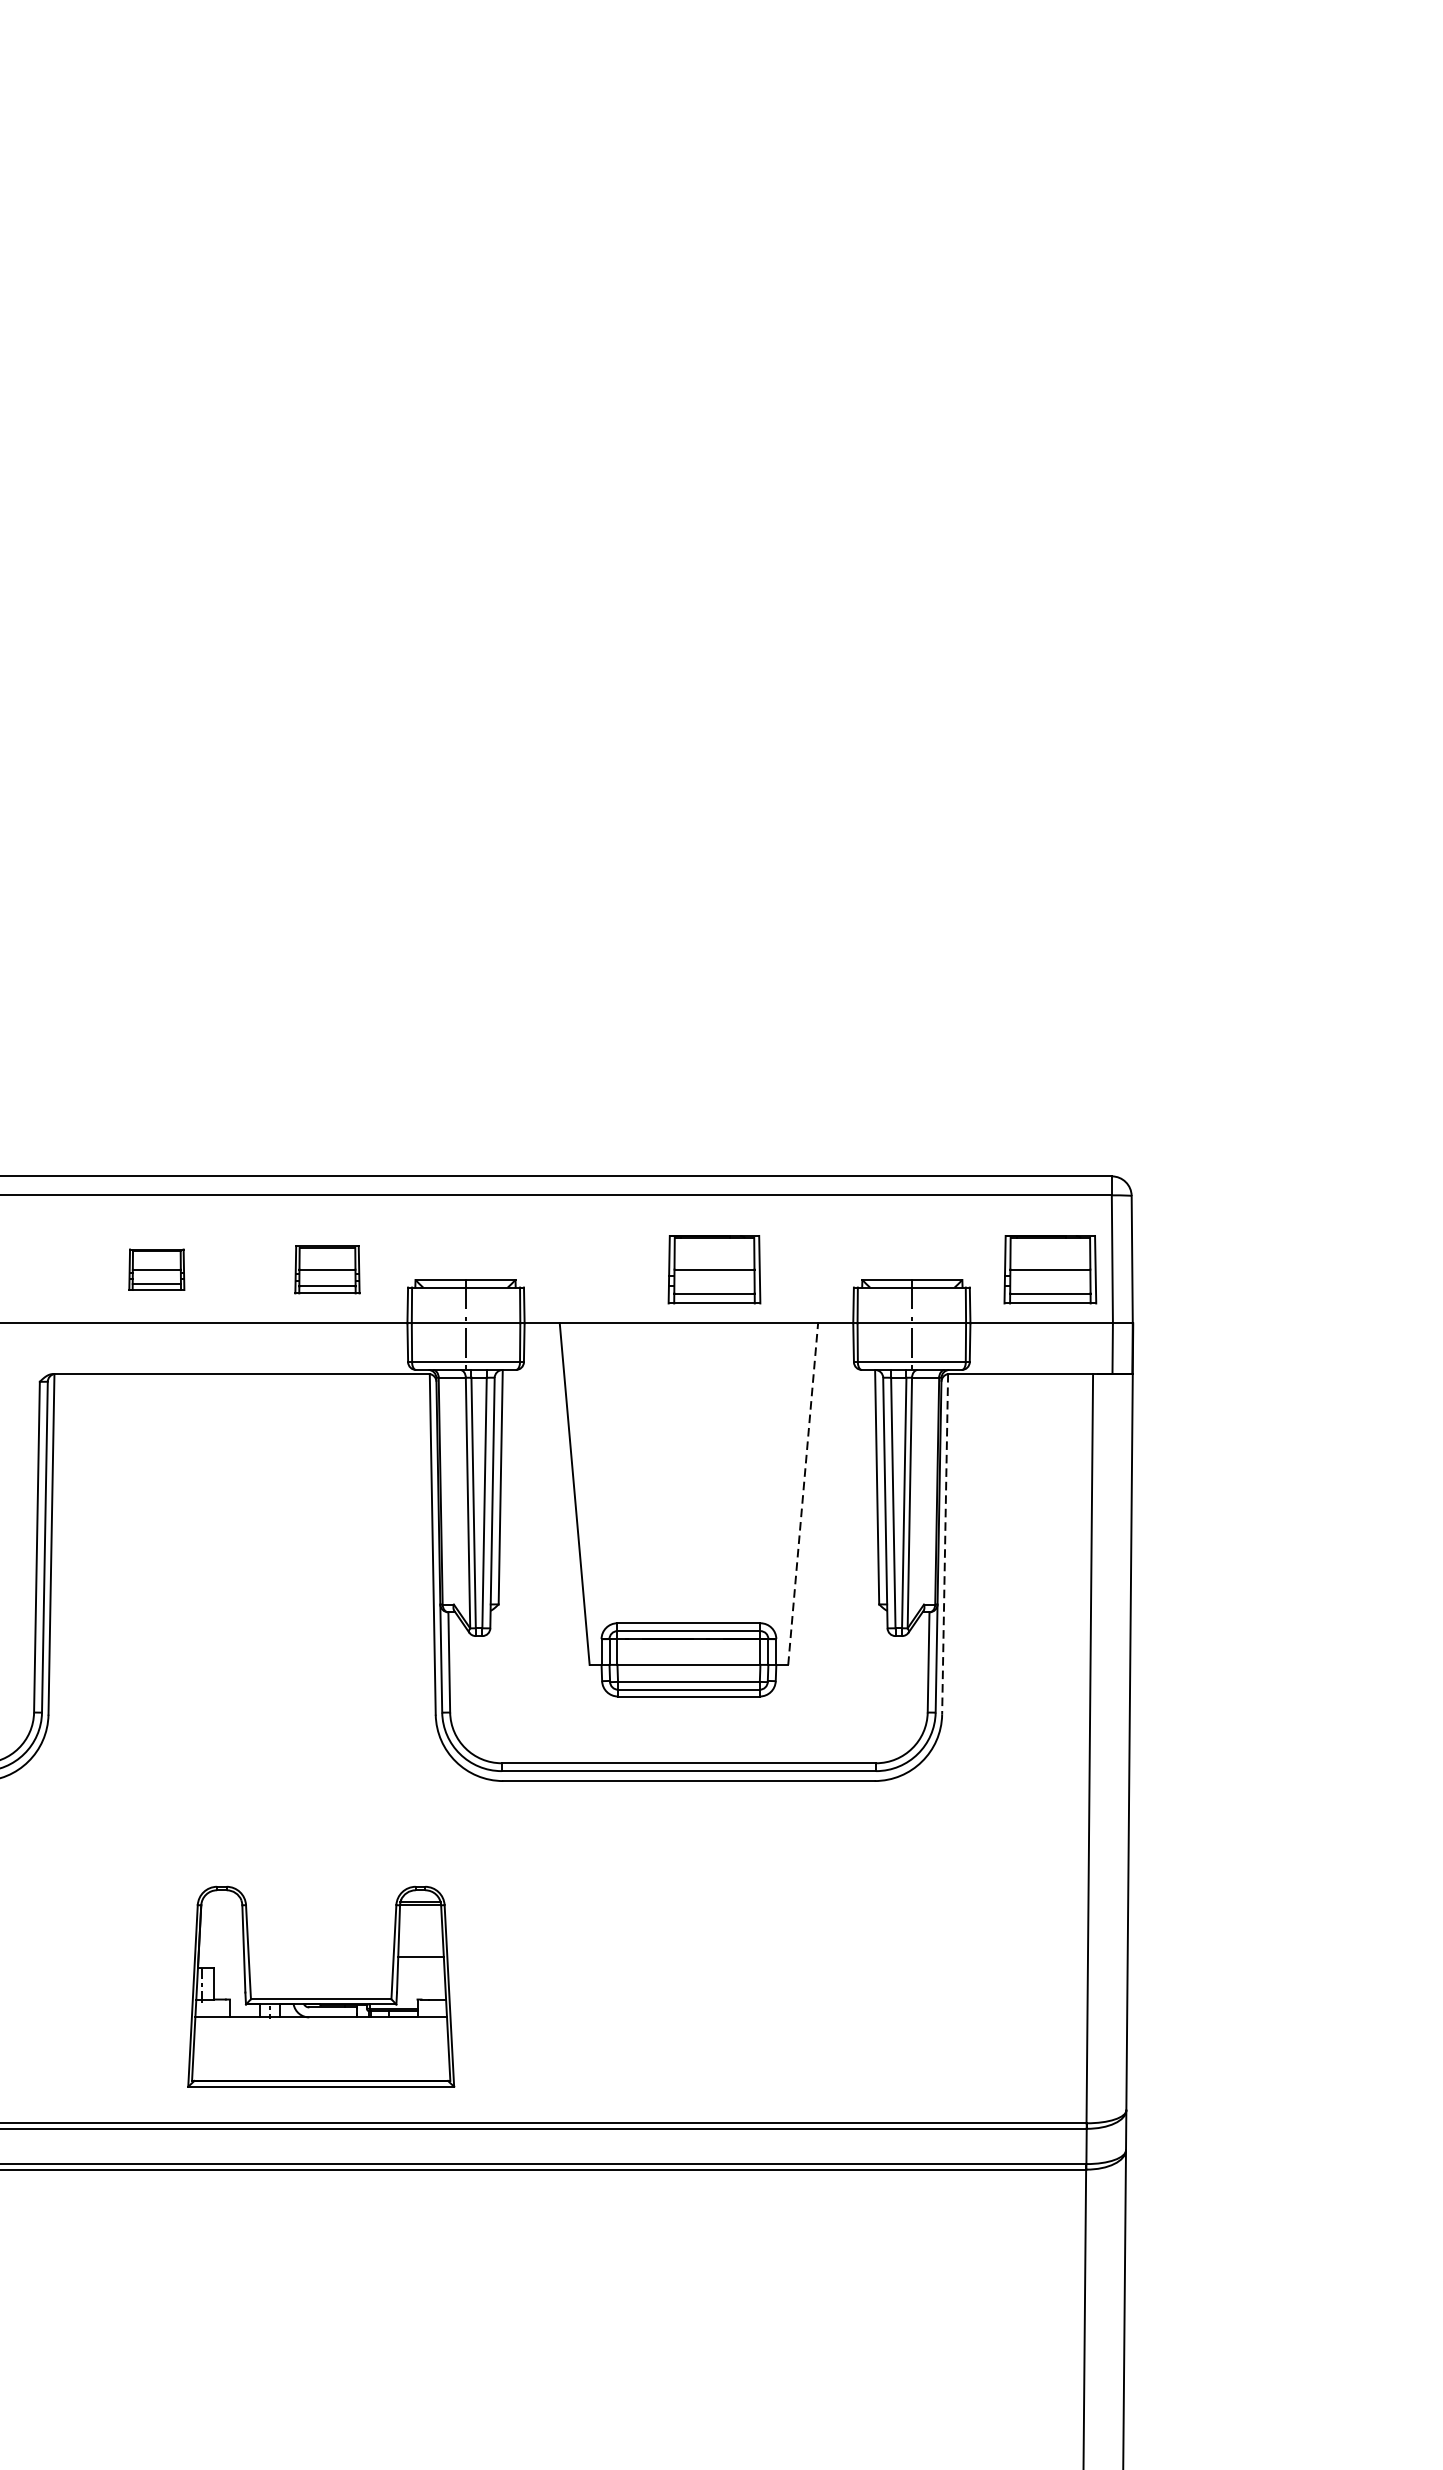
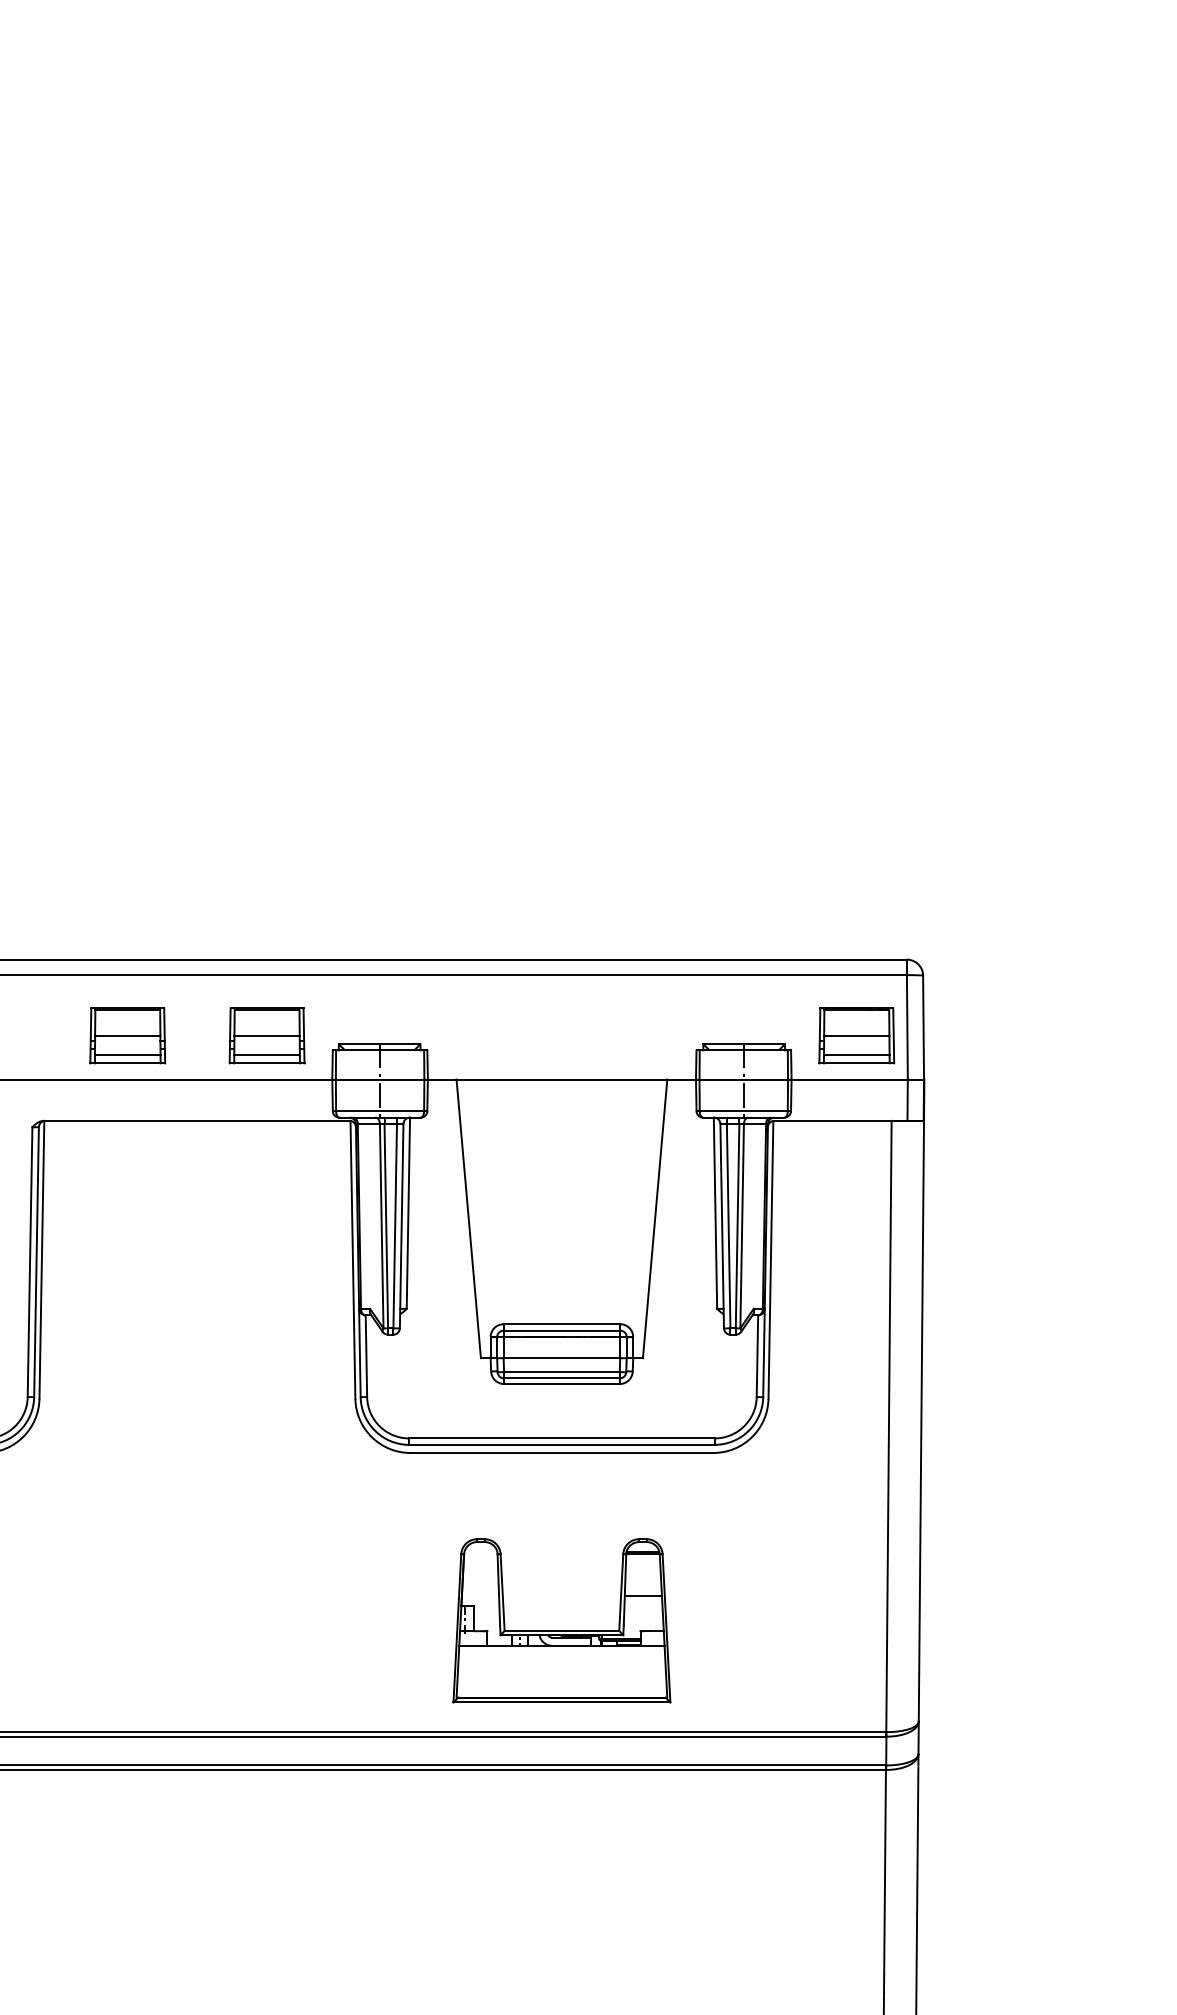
part: (156, 1269) -> (127, 1035), size x1.67
part: (326, 1269) -> (266, 1035), size x1.43
part: (714, 1269) -> (582, 1035), removed
line: (803, 1493) -> (655, 1218), dashed -> solid
line: (944, 1545) -> (770, 1260), dashed -> solid
part: (320, 1998) -> (561, 1630), moved

